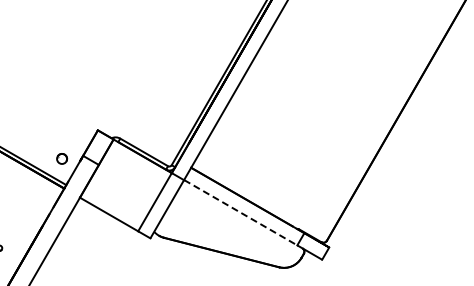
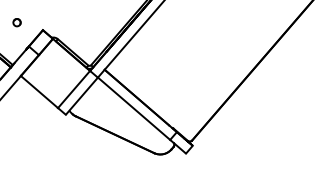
circle: (62, 158) -> (17, 22), moved
line: (241, 212) -> (134, 108), dashed -> solid

